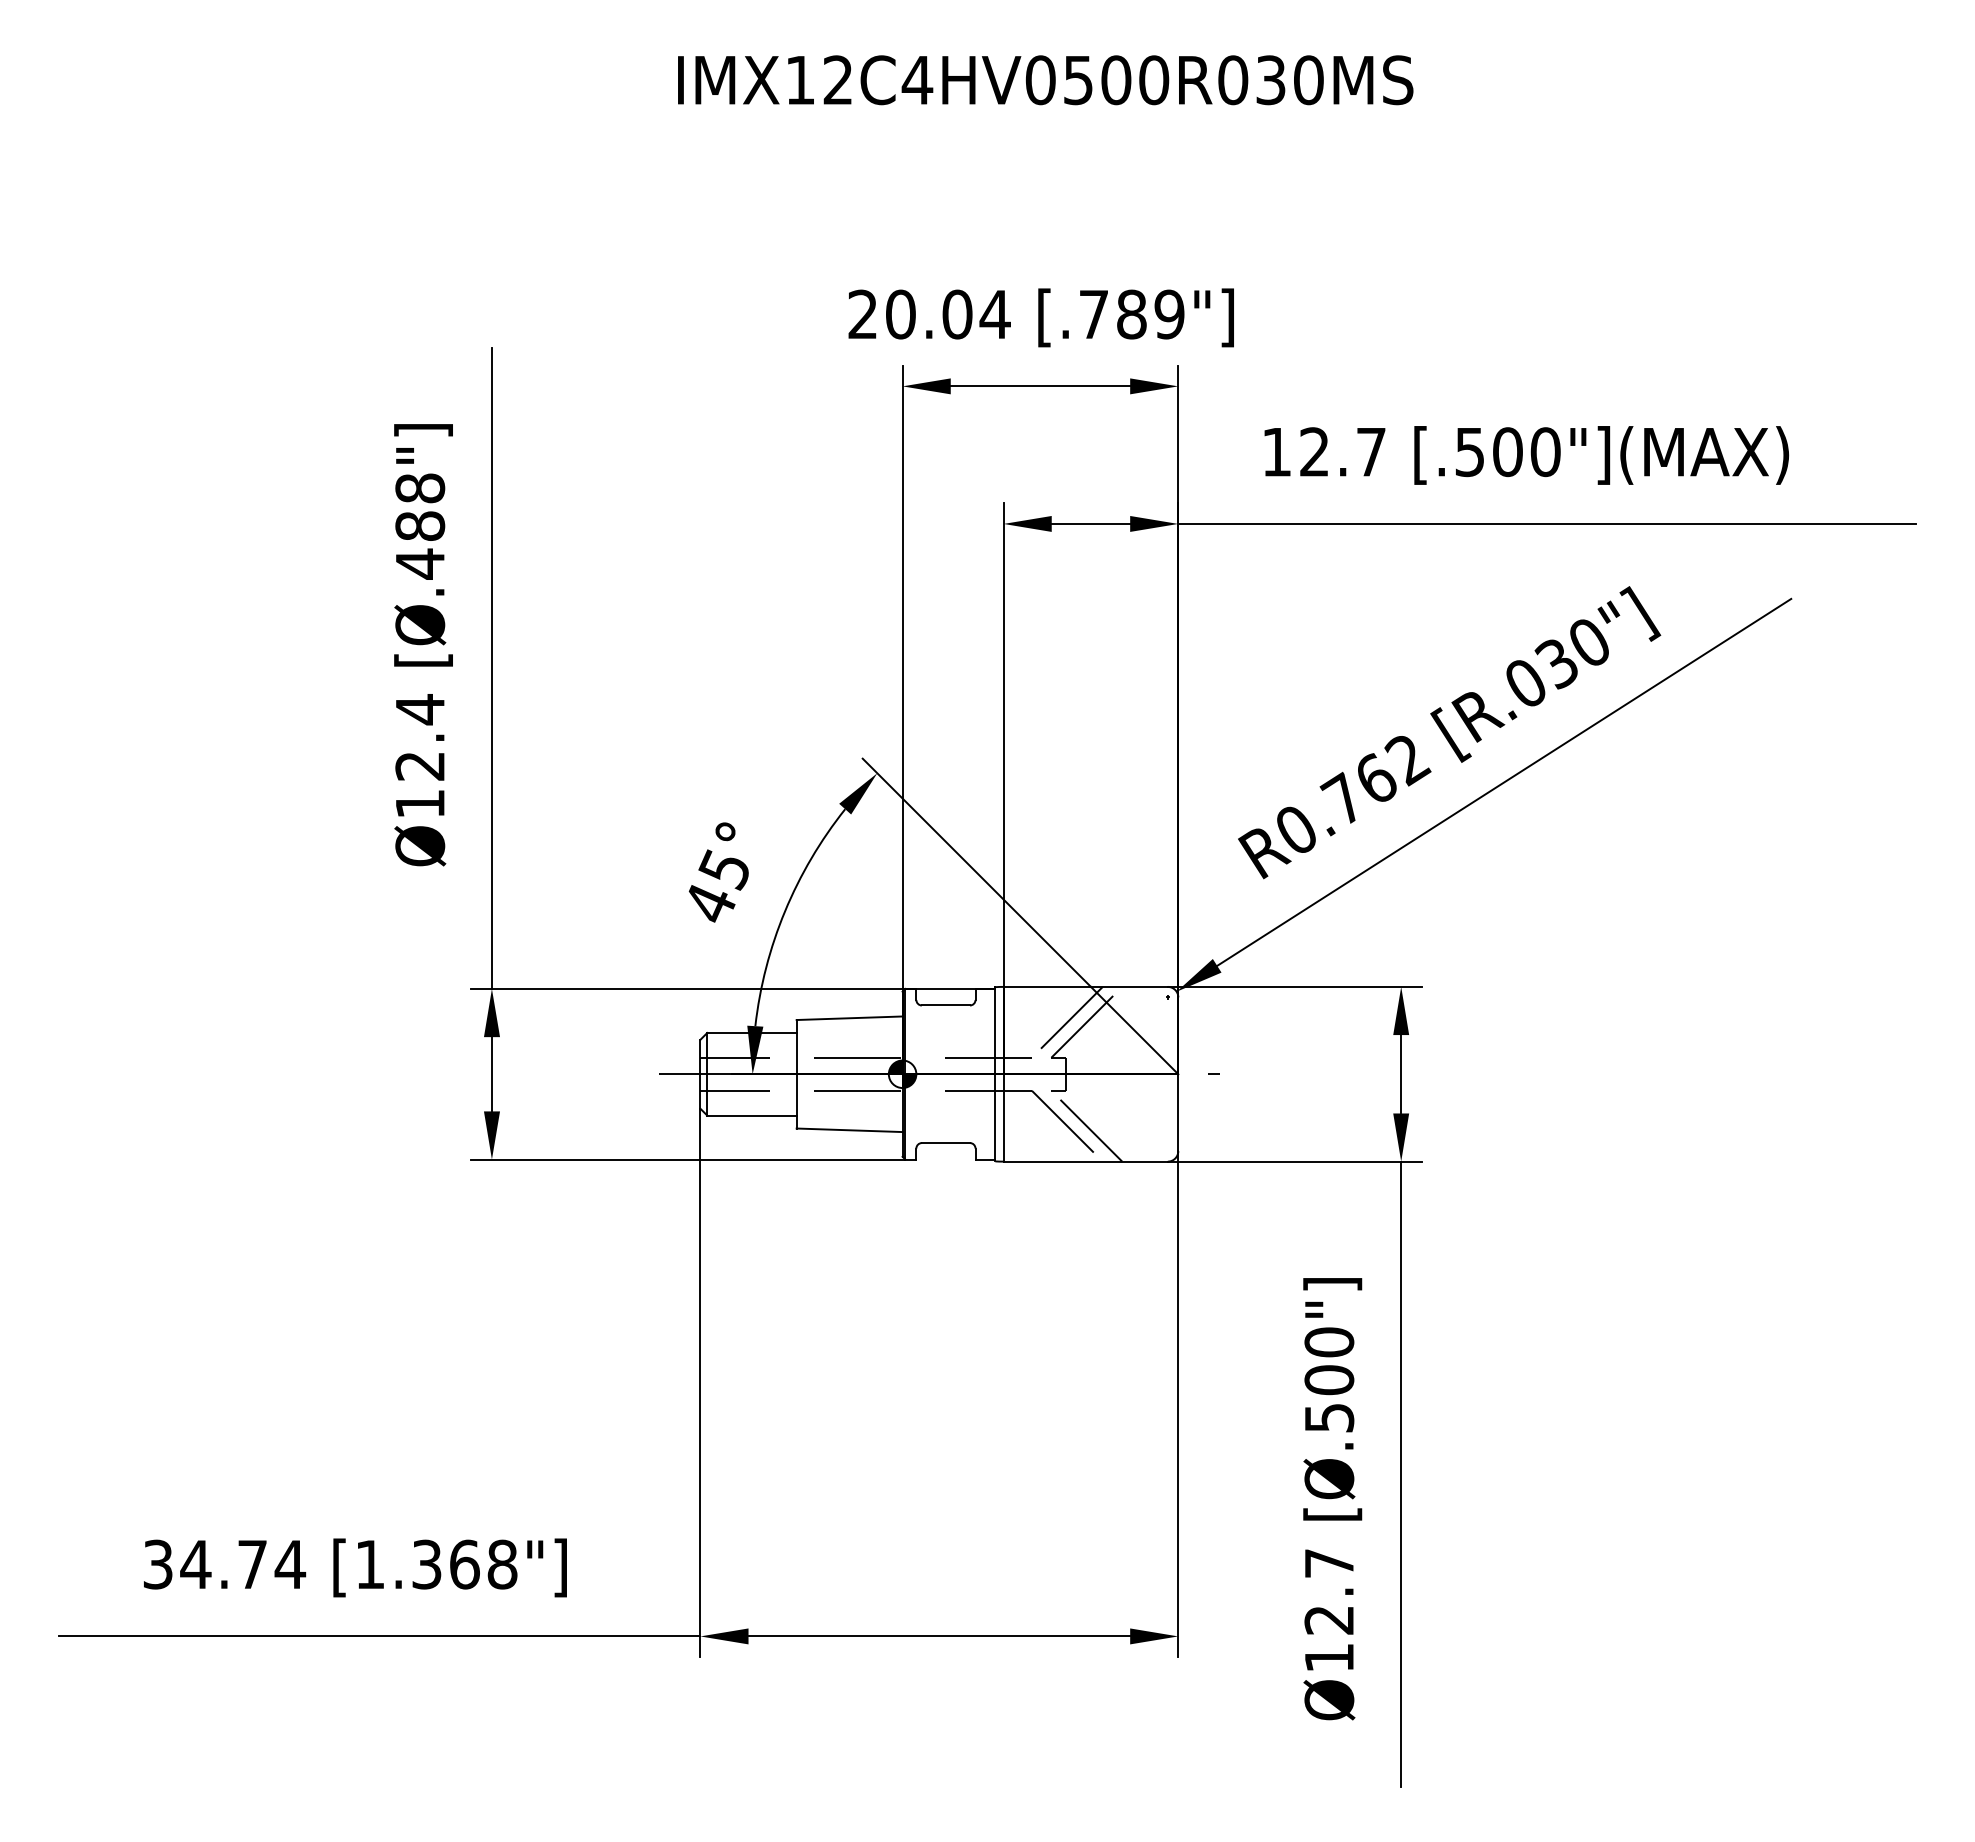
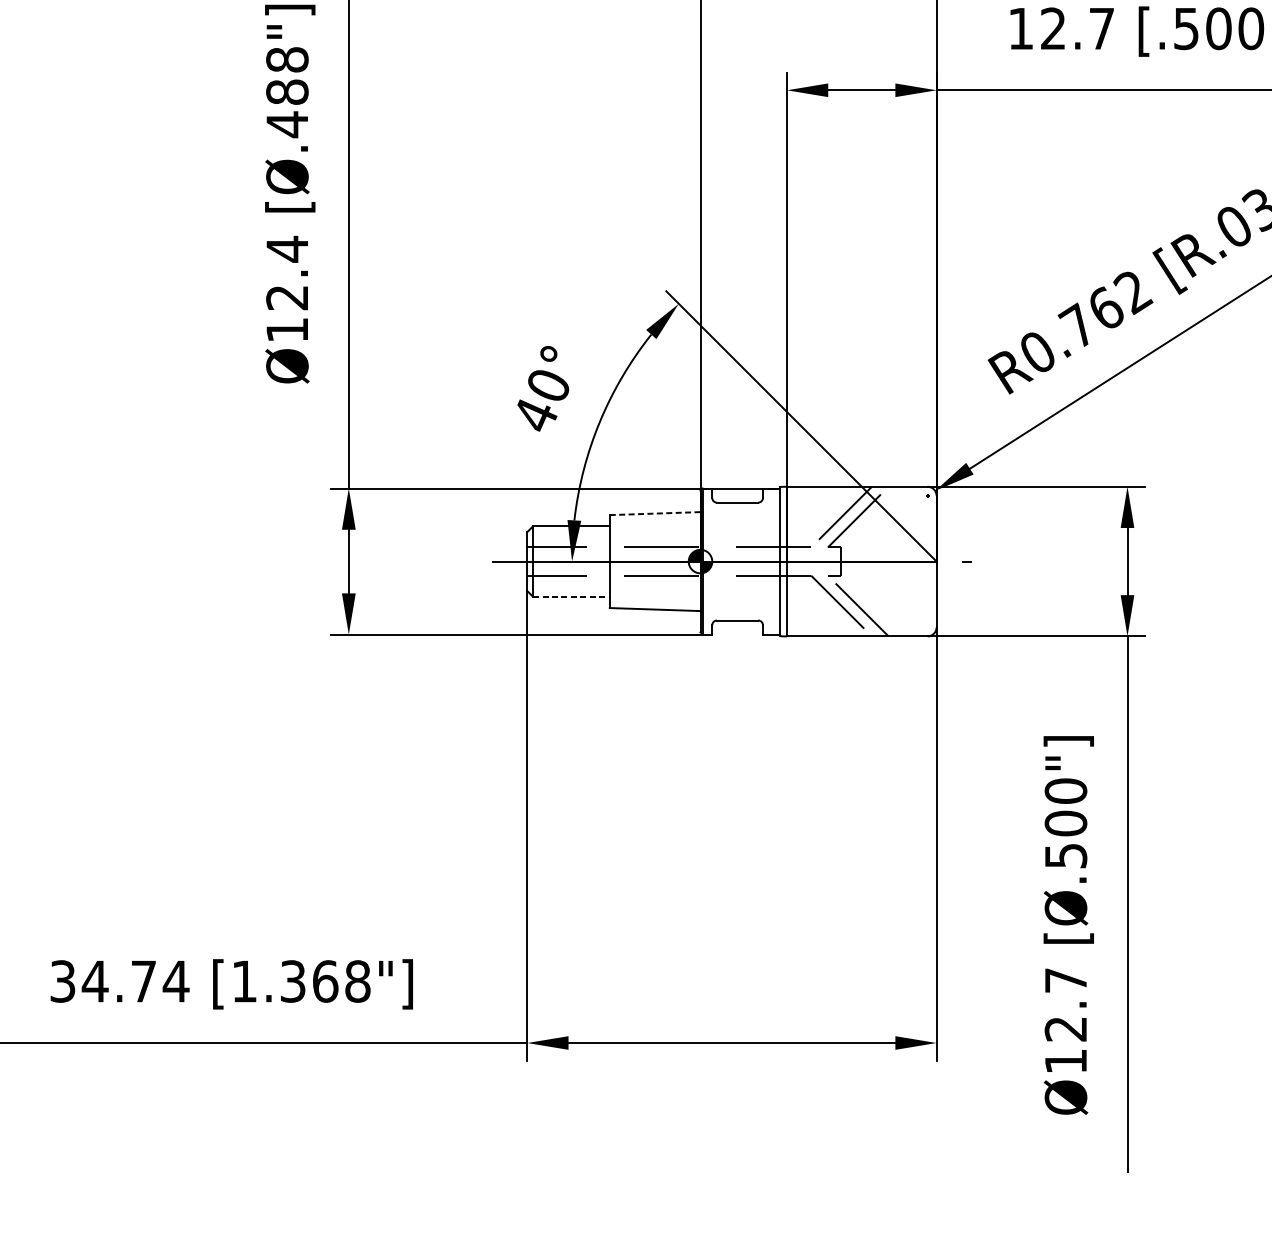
text: (723, 869) -> (547, 386), 45° -> 40°
line: (849, 1018) -> (655, 513), solid -> dashed
line: (751, 1115) -> (571, 596), solid -> dashed

